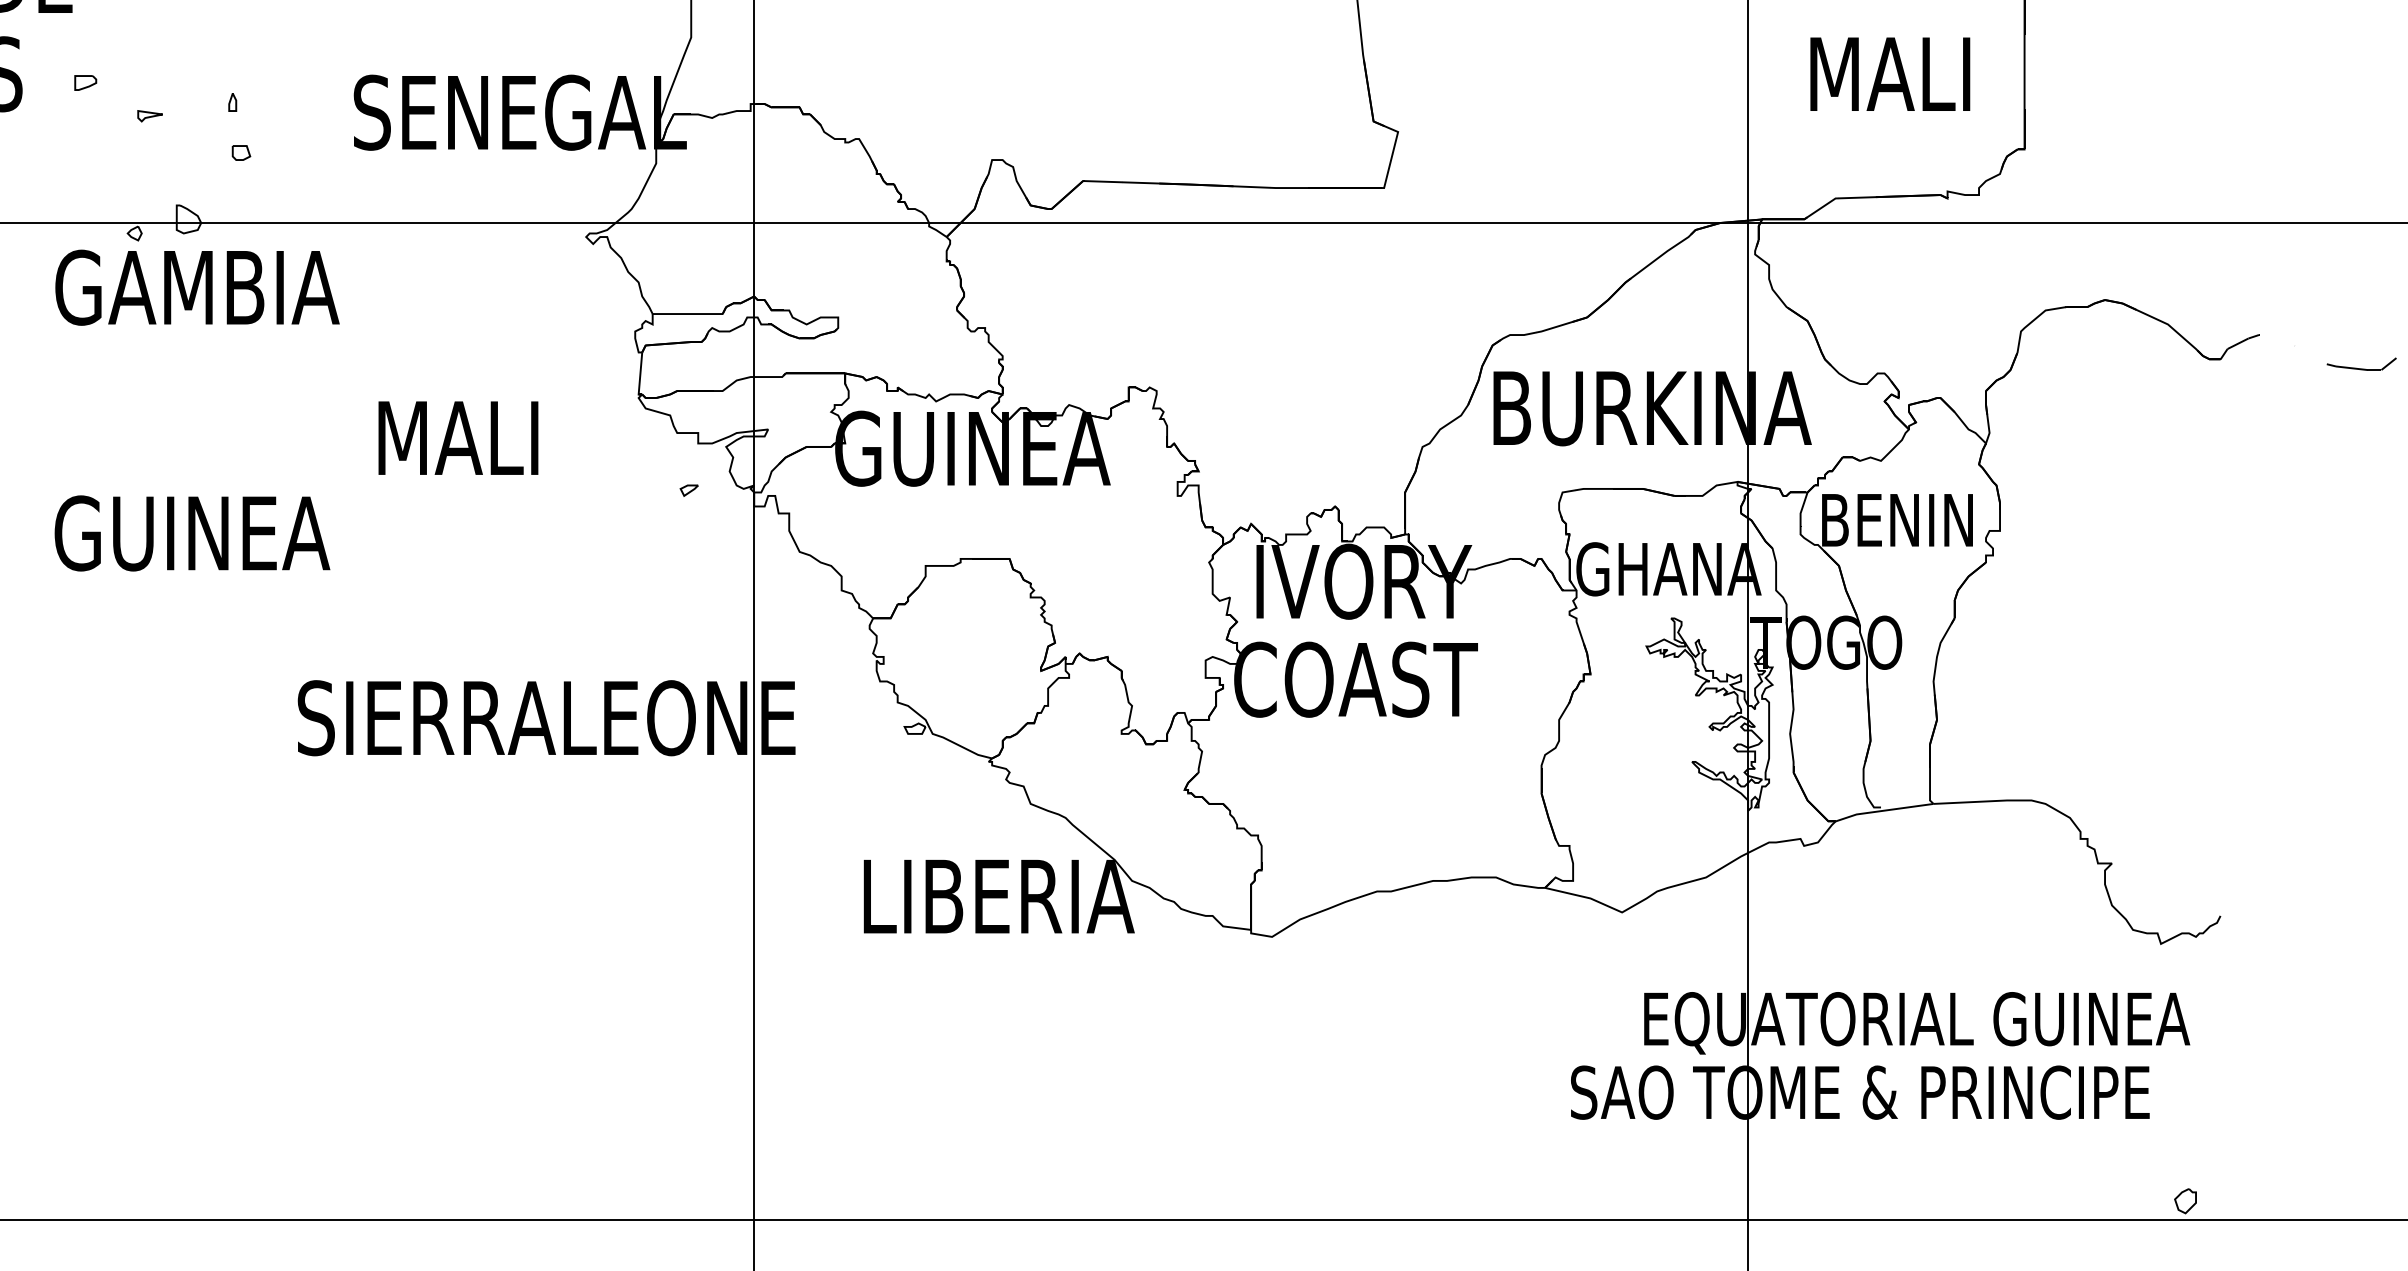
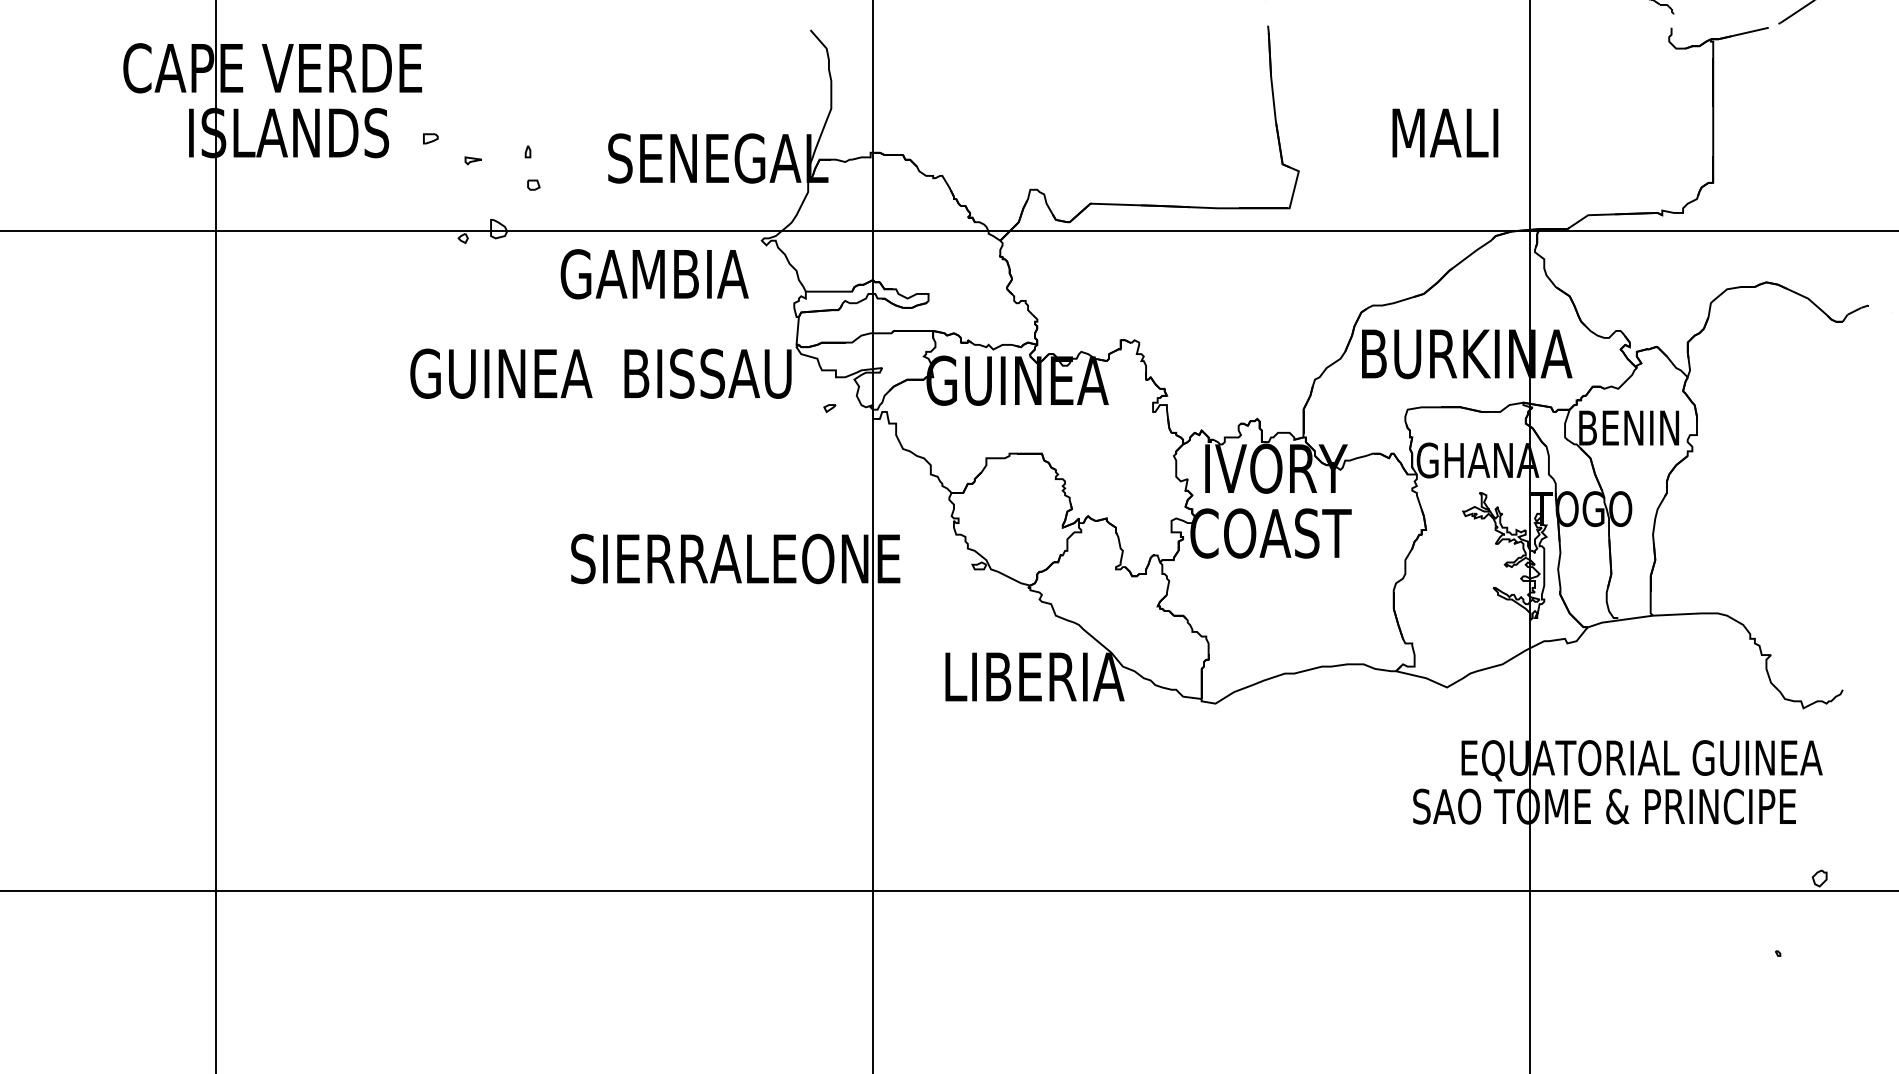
text: (1890, 73) -> (1445, 132), moved
text: (197, 288) -> (654, 274), moved
text: (508, 437) -> (710, 373), MALI -> BISSAU
text: (192, 533) -> (501, 373), moved

